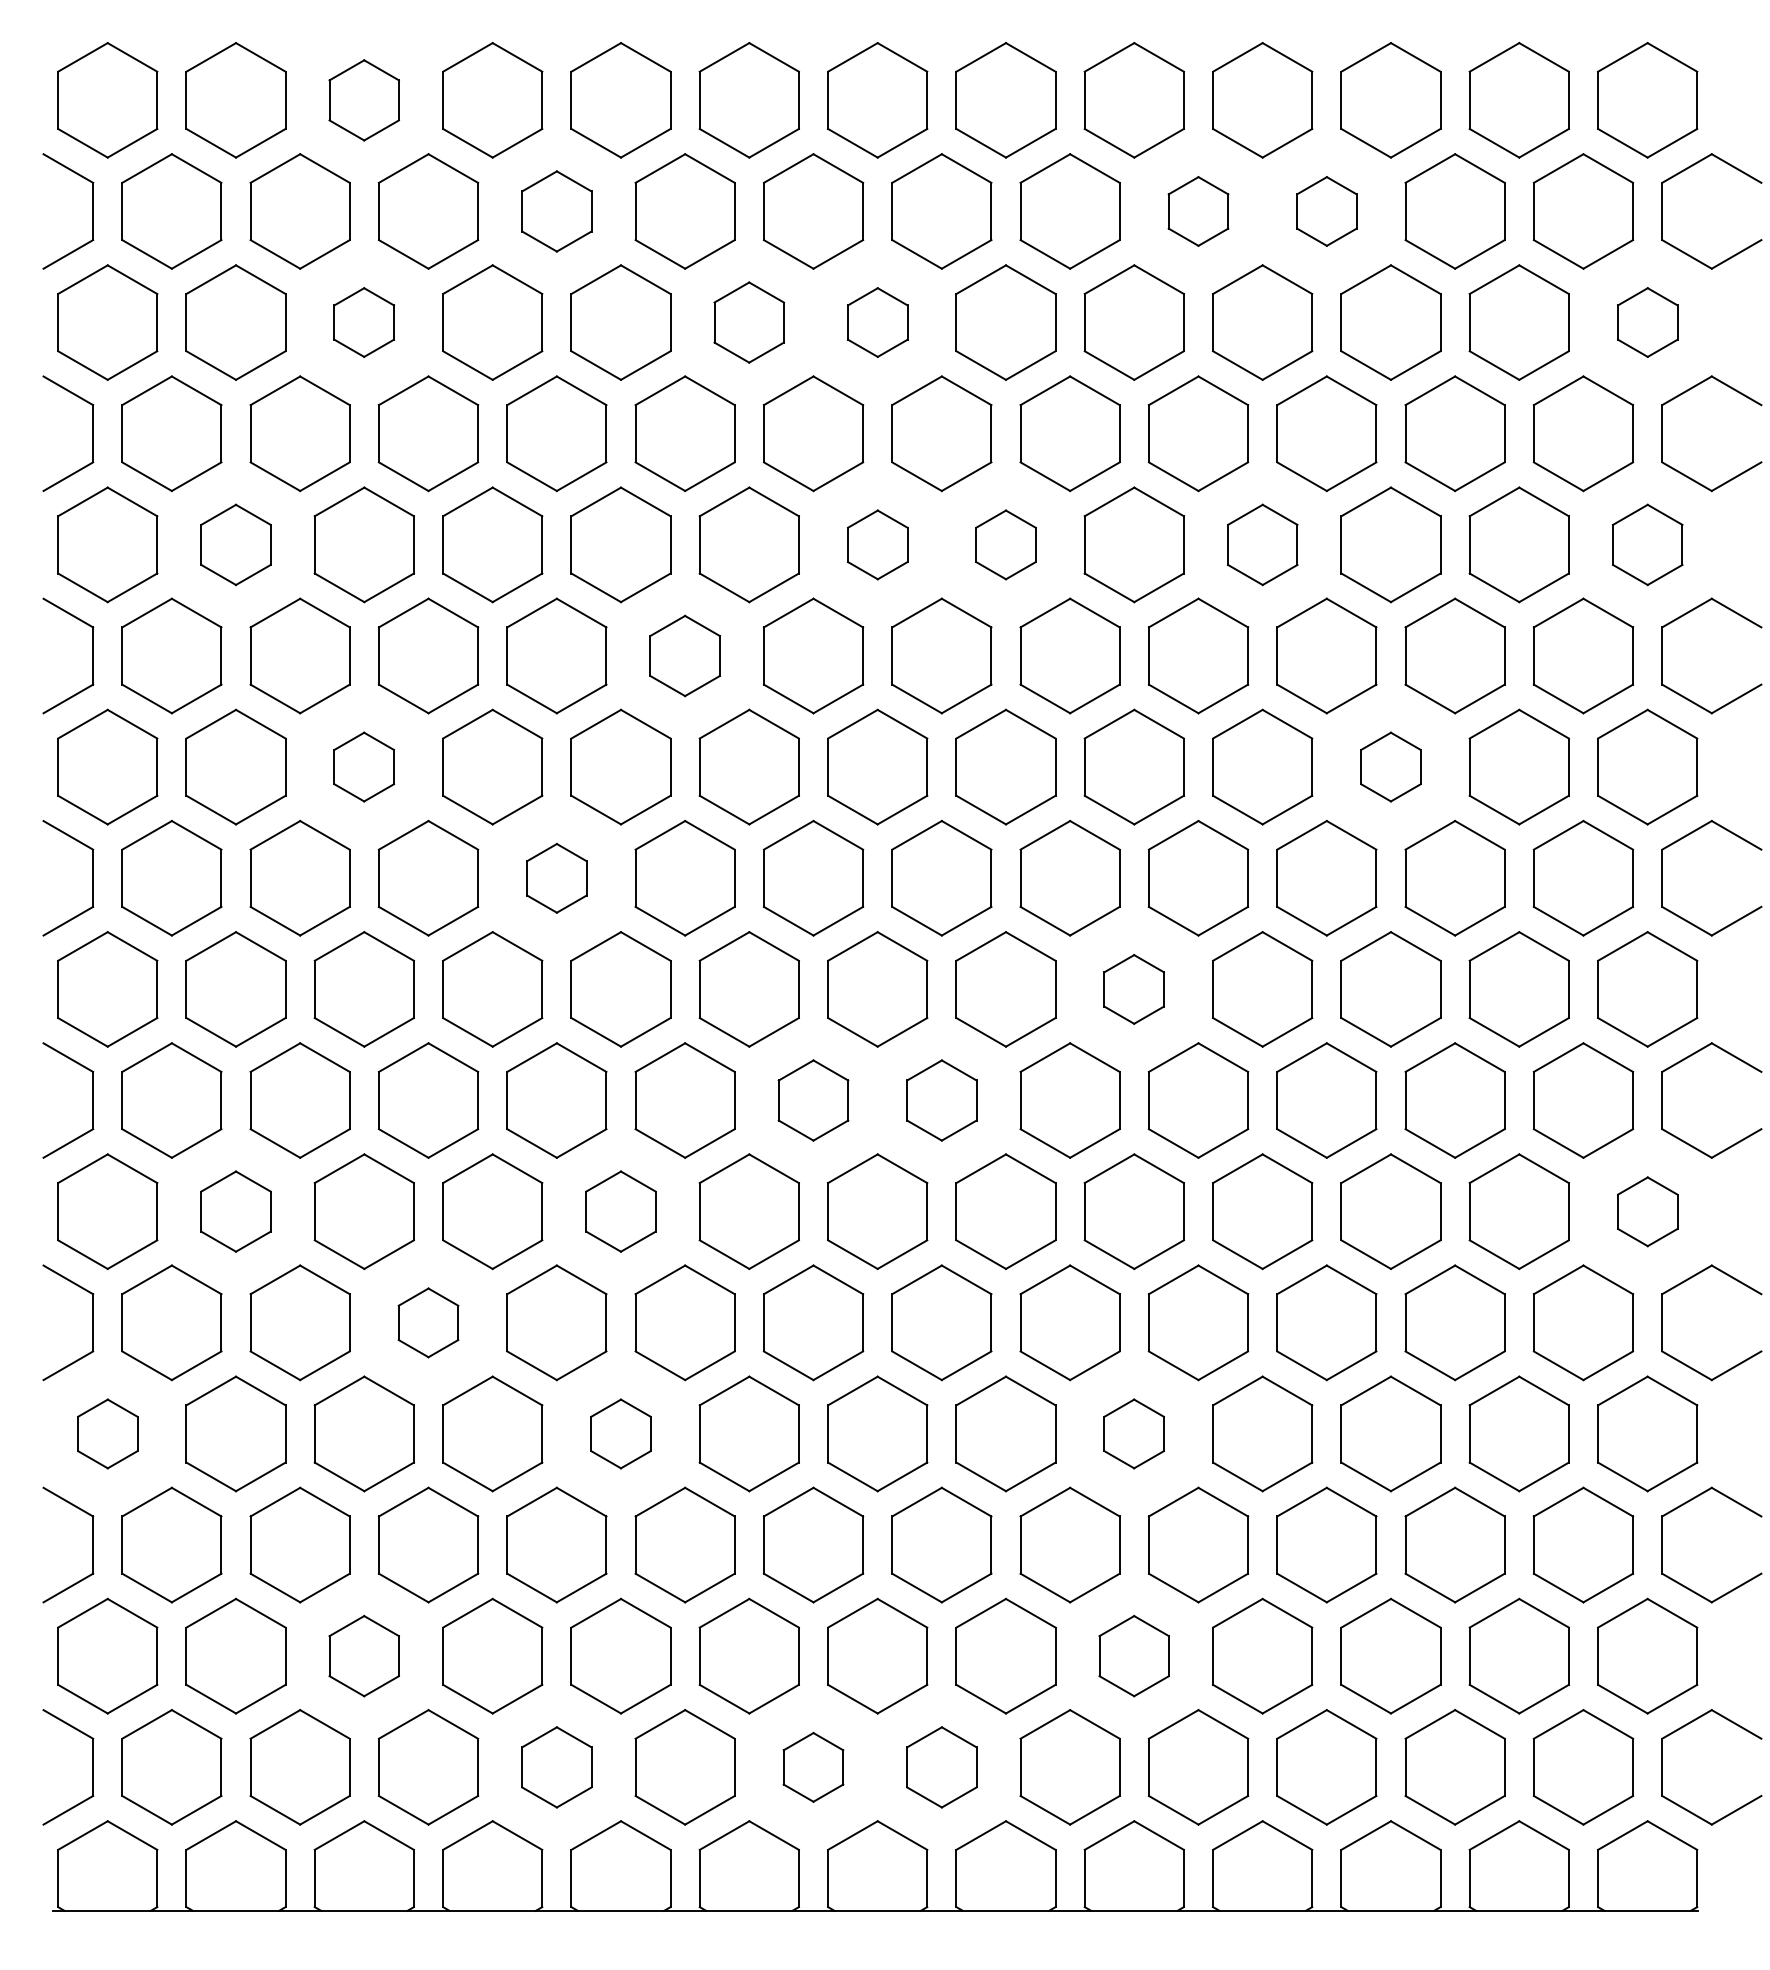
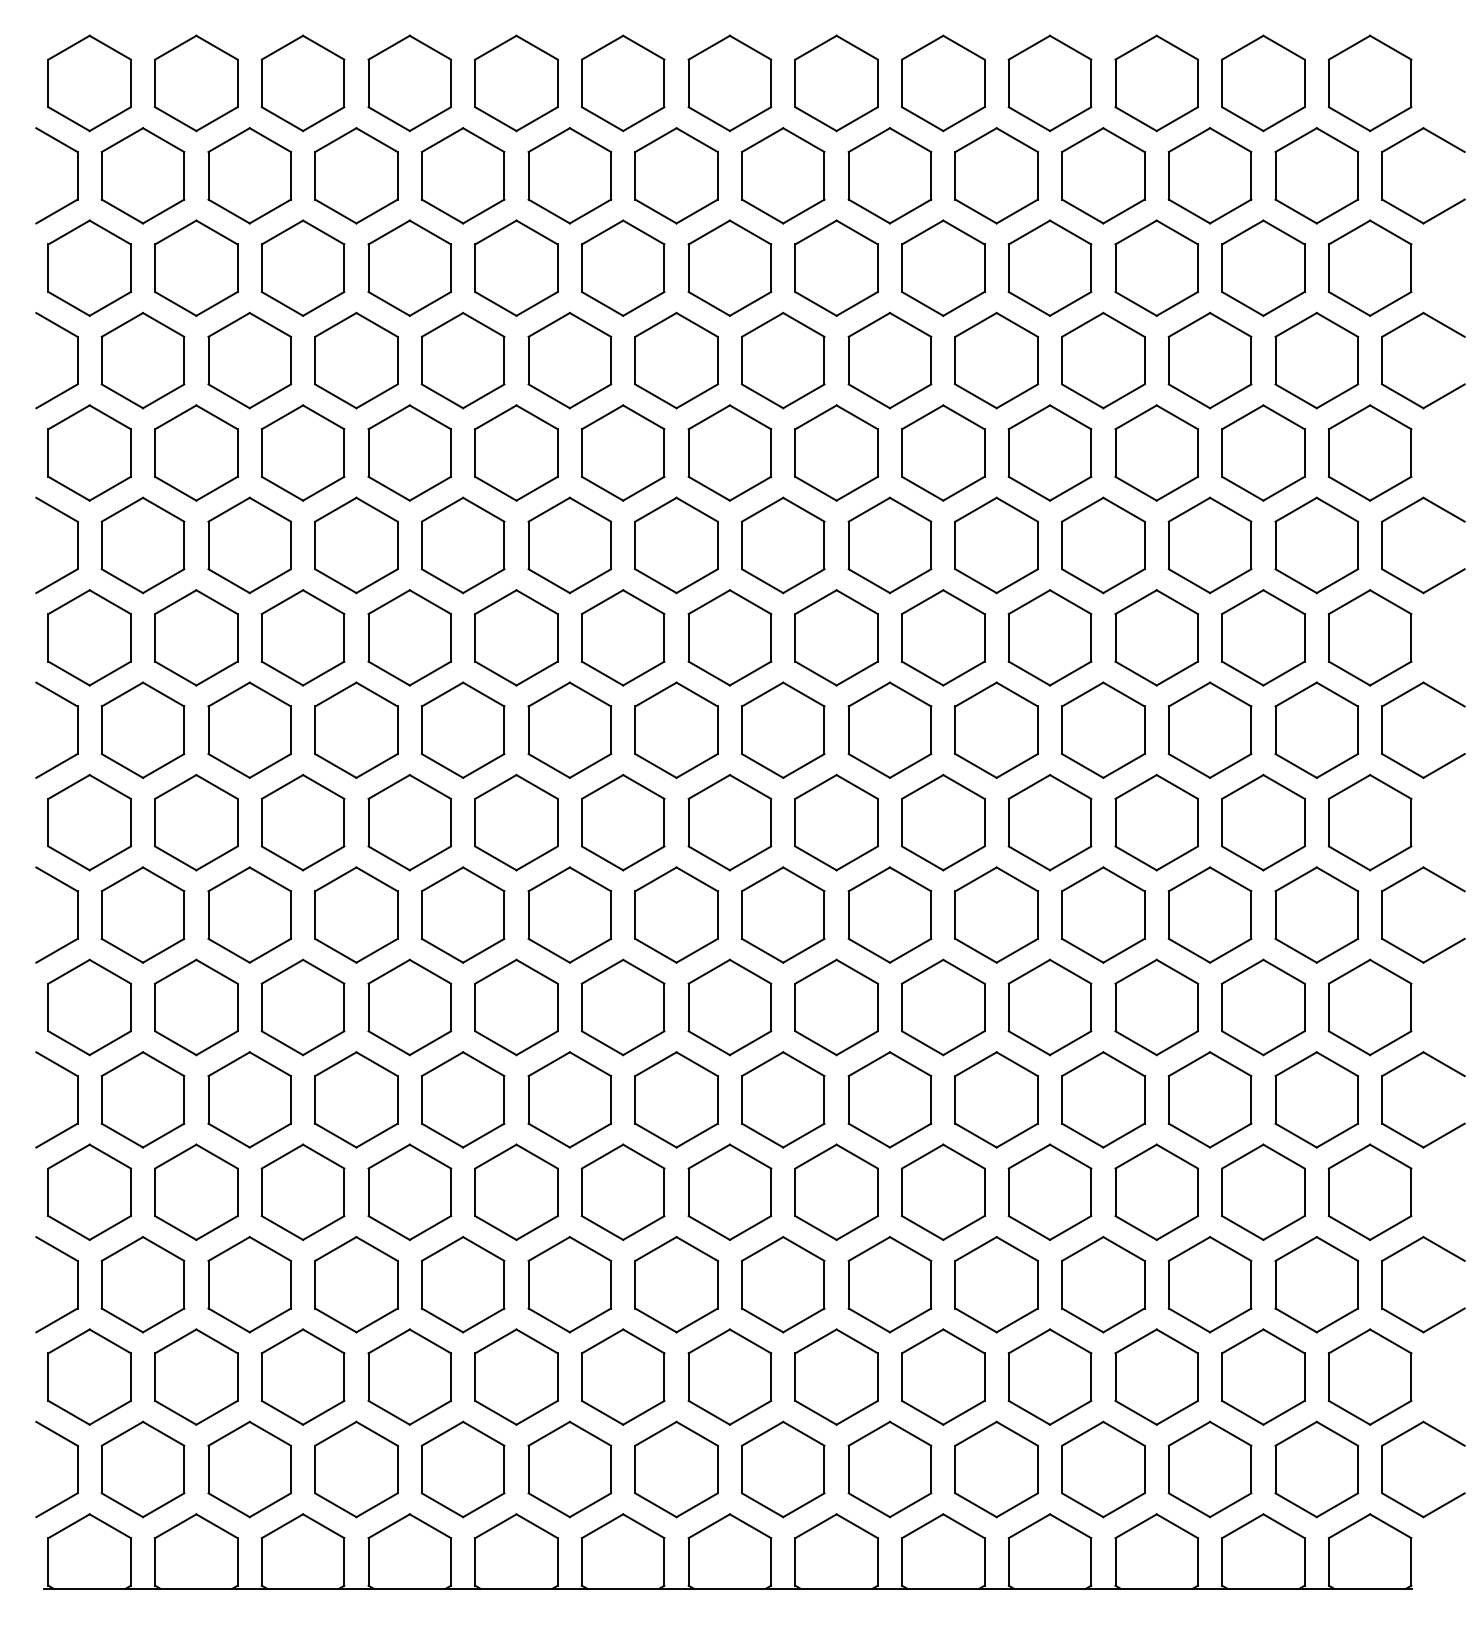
part: (363, 100) -> (302, 83), size x1.43
part: (556, 211) -> (462, 175), size x1.43
part: (1198, 211) -> (996, 175), size x1.67
part: (1326, 211) -> (1103, 175), size x1.67
part: (363, 322) -> (302, 268), size x1.67
part: (748, 322) -> (622, 268), size x1.43
part: (877, 322) -> (729, 268), size x1.67
part: (1647, 322) -> (1370, 268), size x1.67
part: (235, 544) -> (195, 452), size x1.43
part: (877, 544) -> (729, 452), size x1.67
part: (1005, 544) -> (836, 452), size x1.67
part: (1262, 544) -> (1049, 452), size x1.43
part: (1647, 544) -> (1370, 452), size x1.43
part: (684, 655) -> (569, 545), size x1.43
part: (363, 766) -> (302, 637), size x1.67
part: (1390, 766) -> (1156, 637), size x1.67
part: (556, 878) -> (462, 730), size x1.67
part: (1133, 989) -> (942, 822), size x1.67
part: (813, 1100) -> (676, 915), size x1.43
part: (941, 1100) -> (782, 915), size x1.43
part: (235, 1211) -> (195, 1007), size x1.43
part: (620, 1211) -> (516, 1007), size x1.43
part: (1647, 1211) -> (1370, 1007), size x1.67
part: (428, 1322) -> (356, 1099), size x1.67
part: (107, 1433) -> (89, 1191), size x1.67
part: (620, 1433) -> (516, 1191), size x1.67
part: (1133, 1433) -> (942, 1191), size x1.67
part: (363, 1655) -> (302, 1376), size x1.43
part: (1133, 1655) -> (942, 1376), size x1.43
part: (556, 1767) -> (462, 1469), size x1.43
part: (813, 1767) -> (676, 1469), size x1.67
part: (941, 1767) -> (782, 1469), size x1.43

